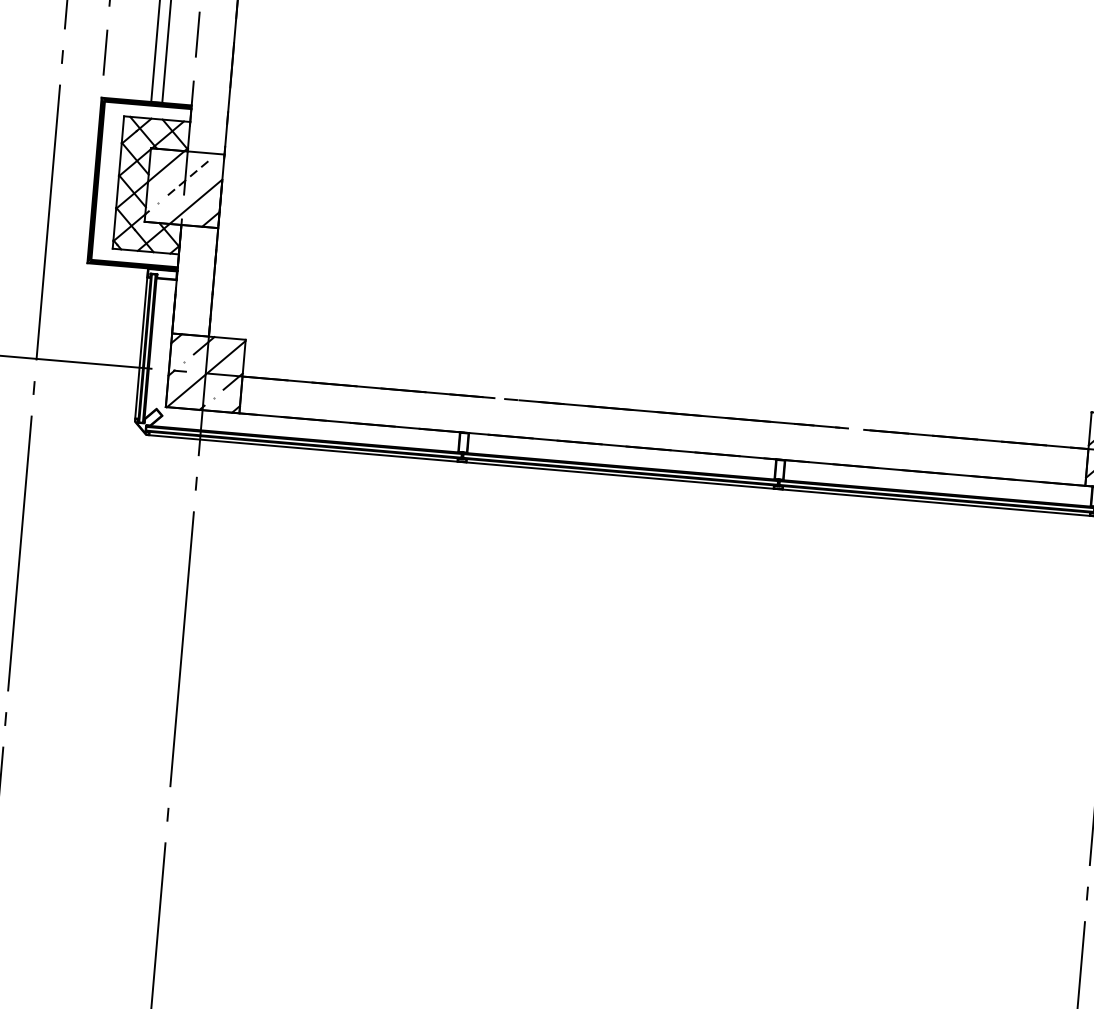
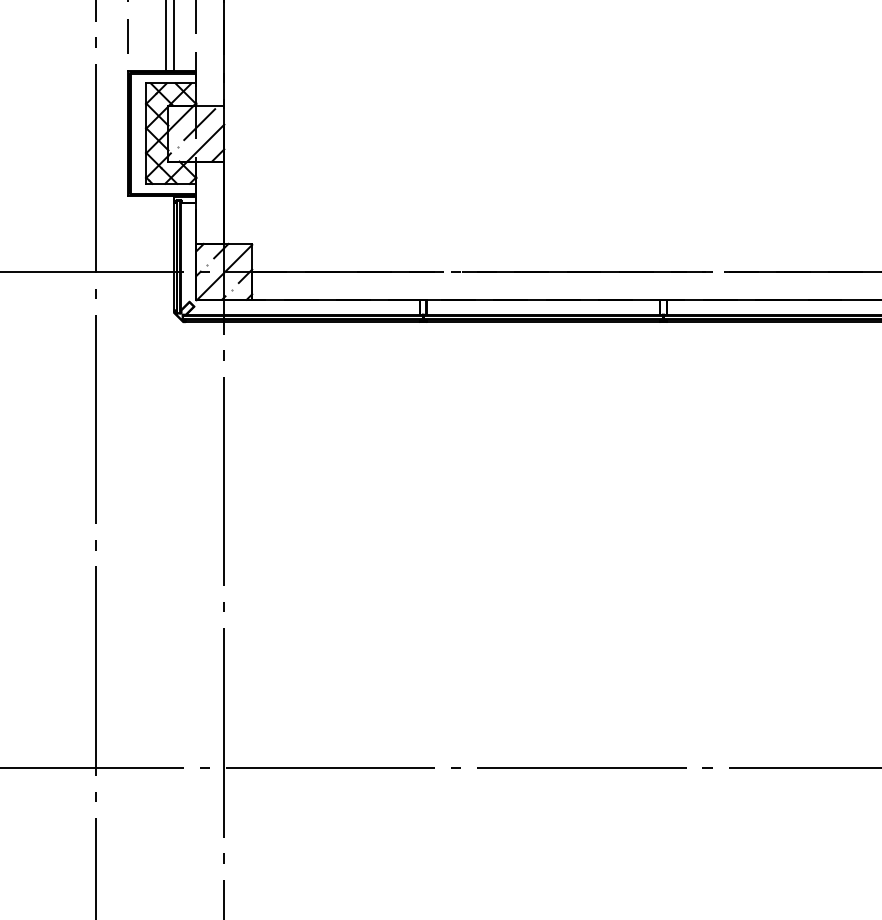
line: (189, 176) -> (199, 124), dashed -> solid

